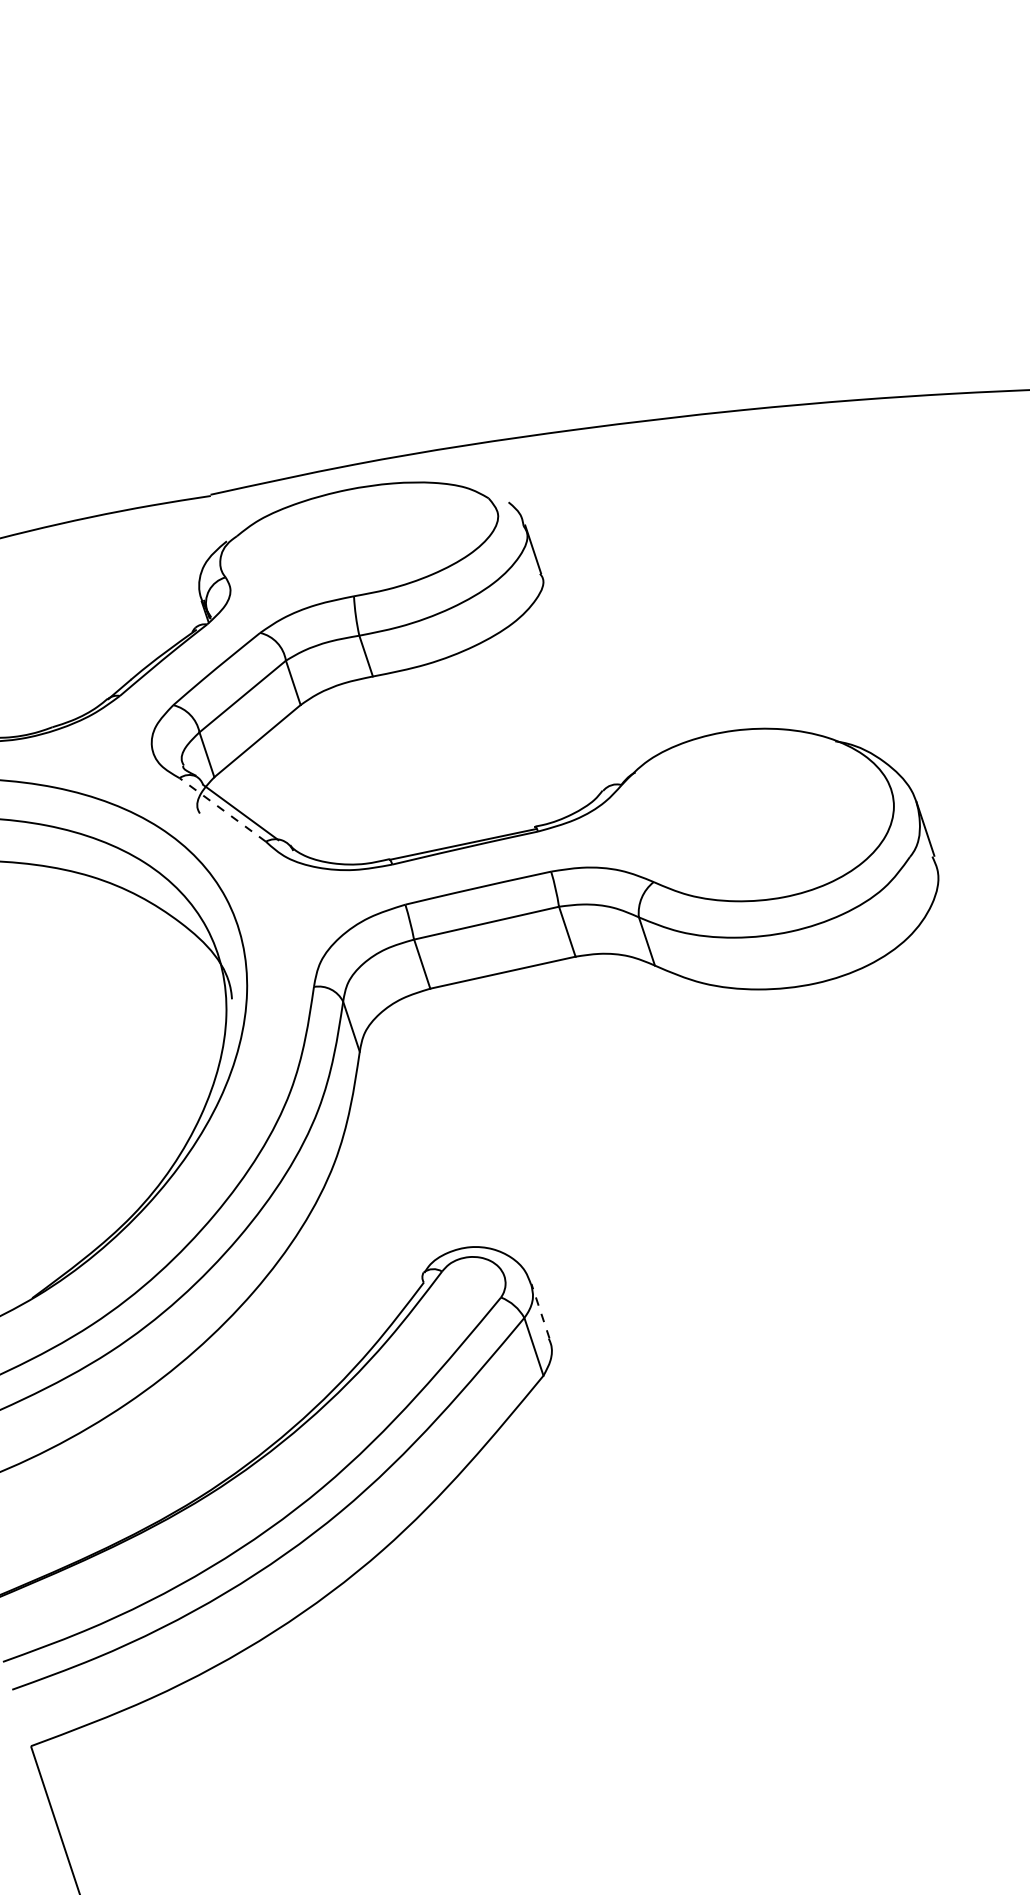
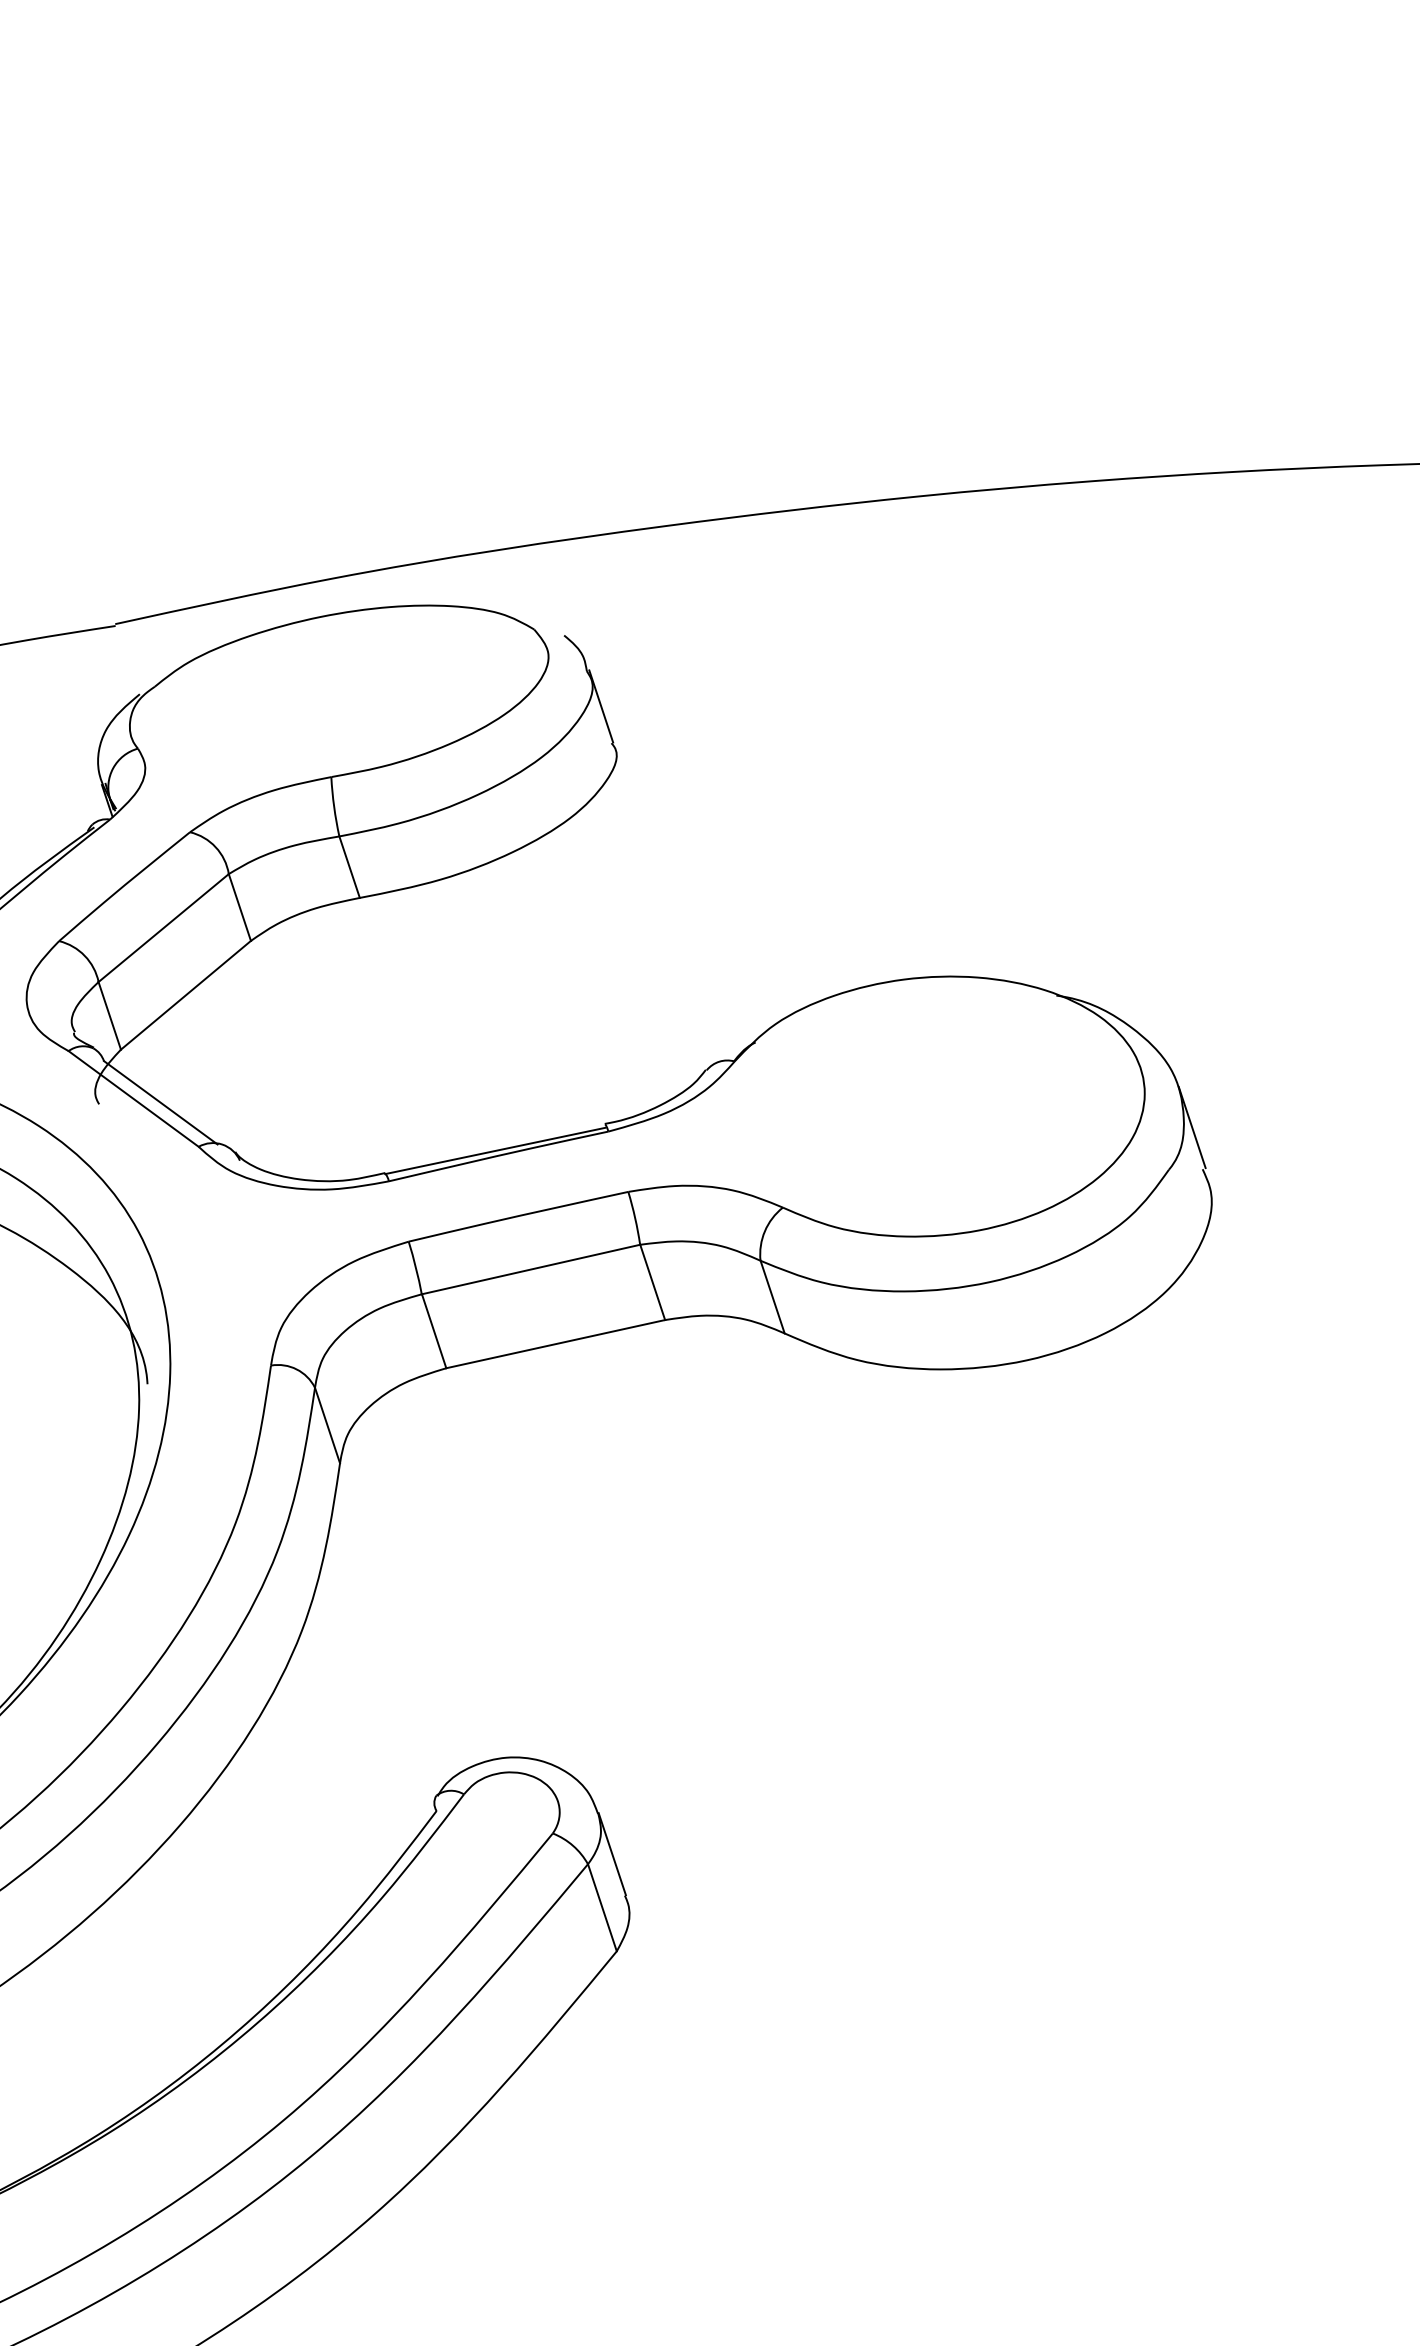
line: (222, 809) -> (133, 1098), dashed -> solid
line: (540, 1311) -> (612, 1854), dashed -> solid

